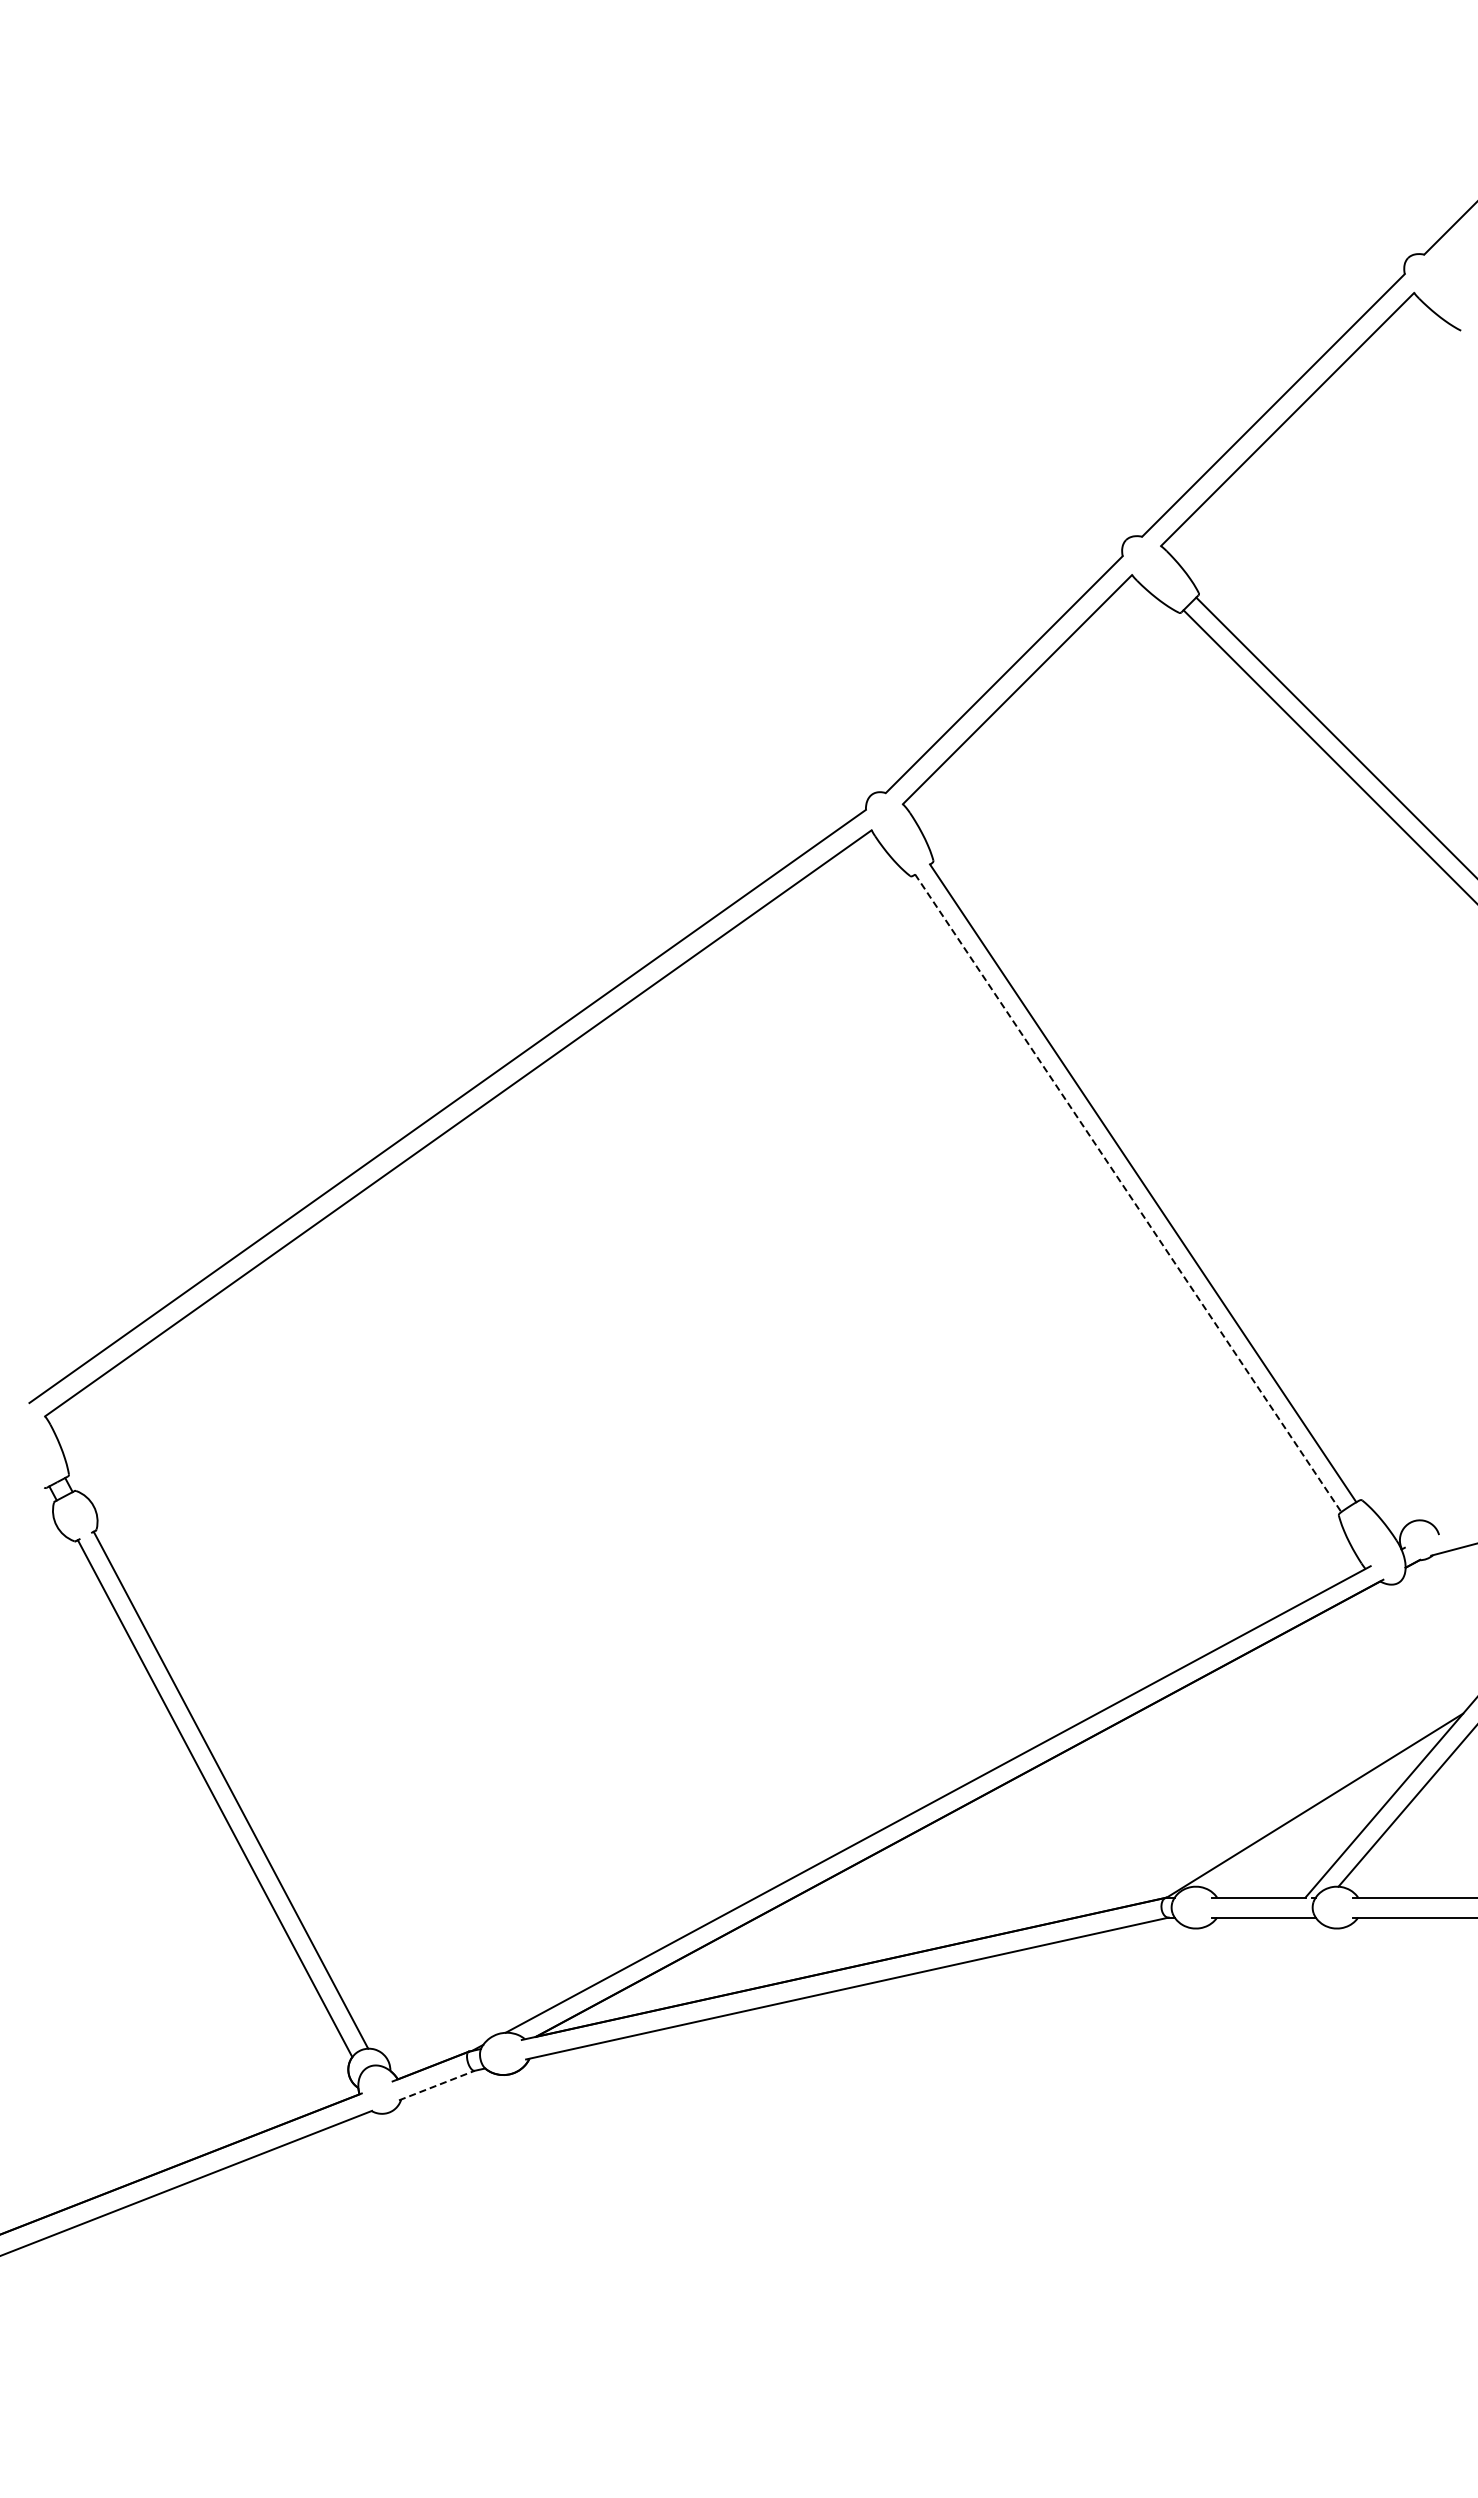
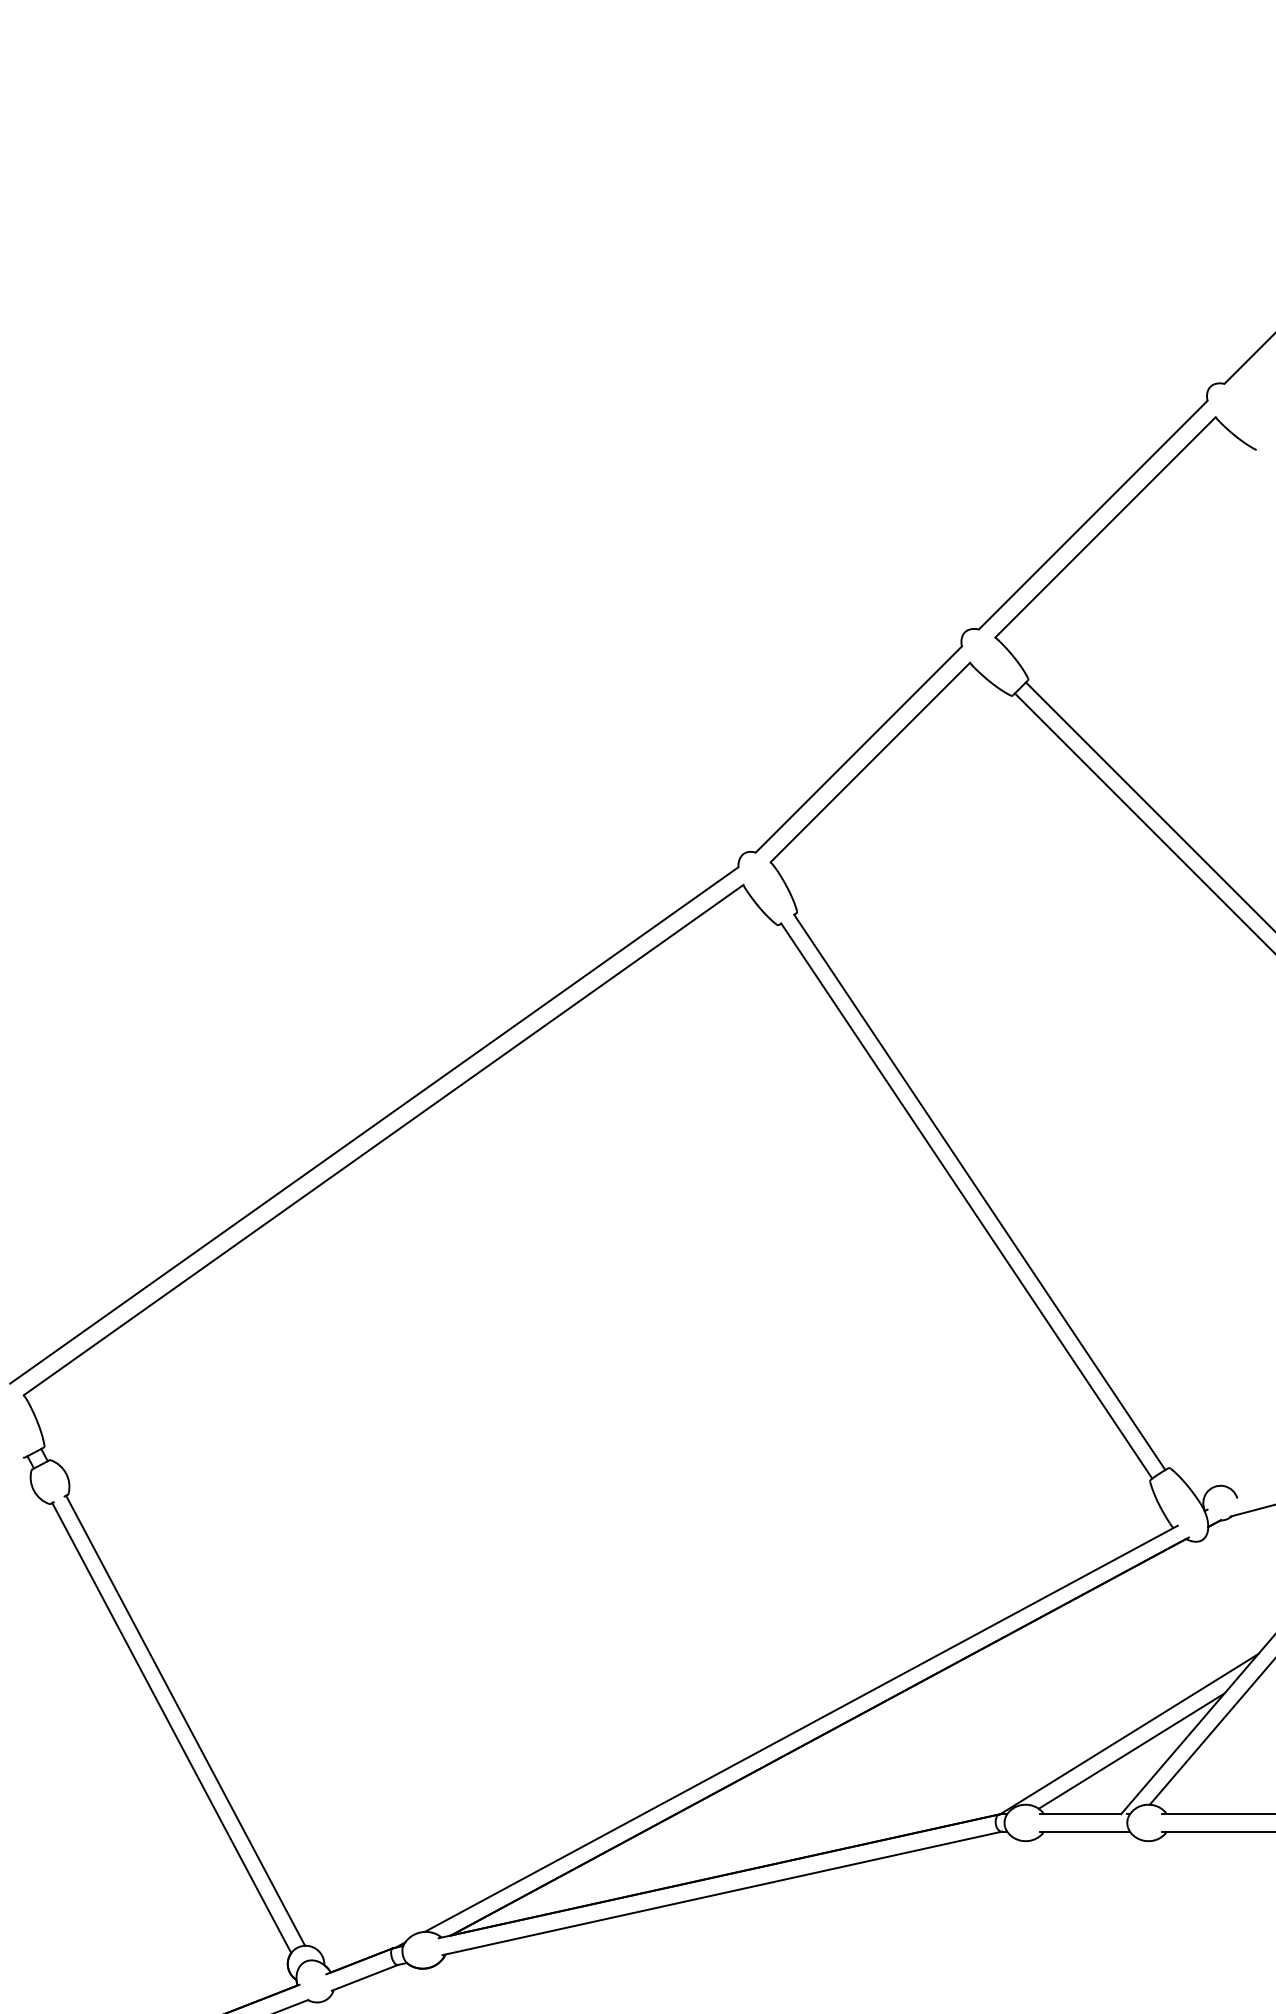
line: (1128, 1193) -> (966, 1201), dashed -> solid
line: (1317, 1824) -> (1131, 1750), added
line: (436, 2085) -> (364, 1977), dashed -> solid

